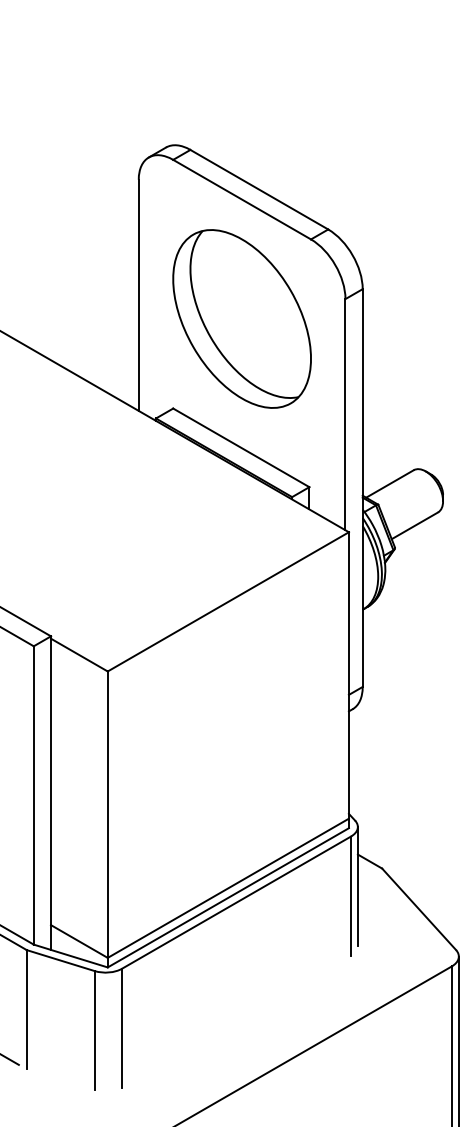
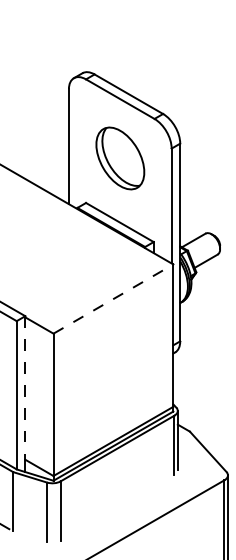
part: (242, 319) -> (120, 158), size x0.7
line: (228, 600) -> (113, 298), solid -> dashed
line: (51, 779) -> (25, 387), solid -> dashed

